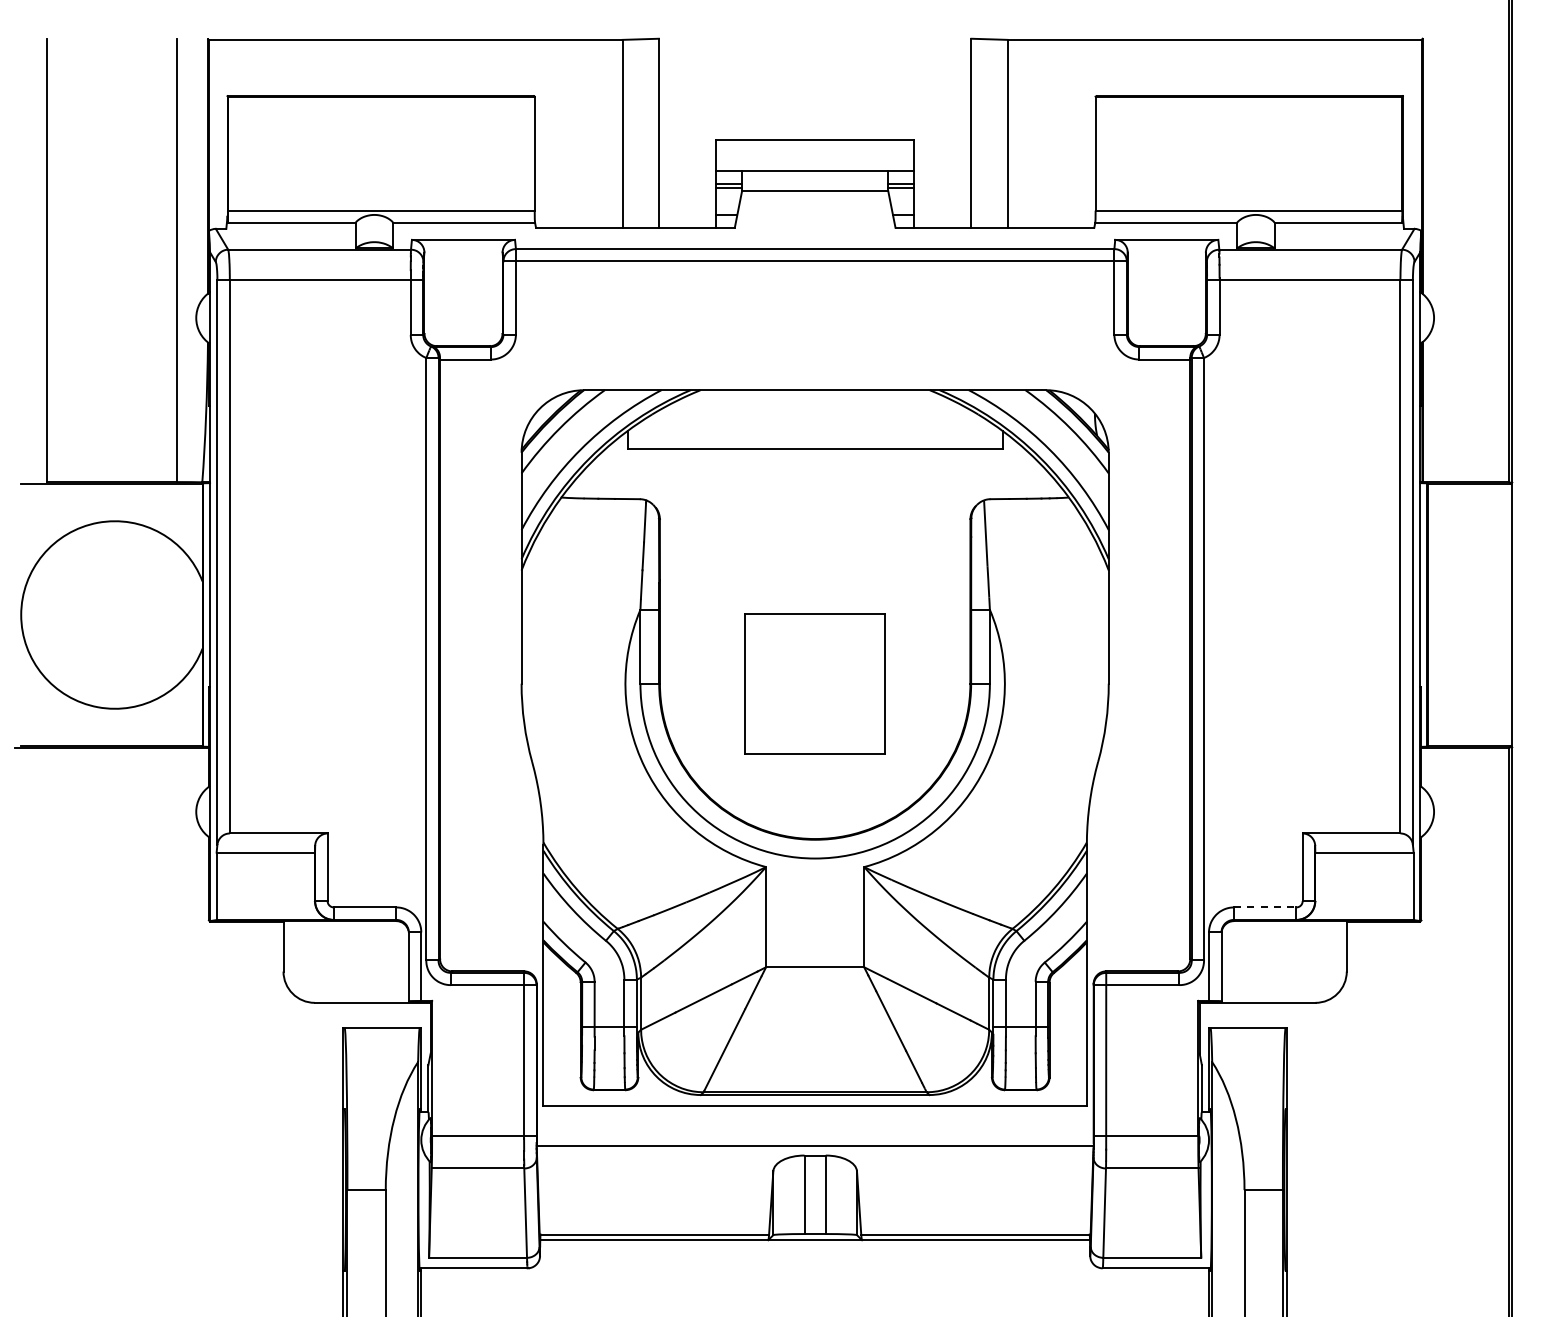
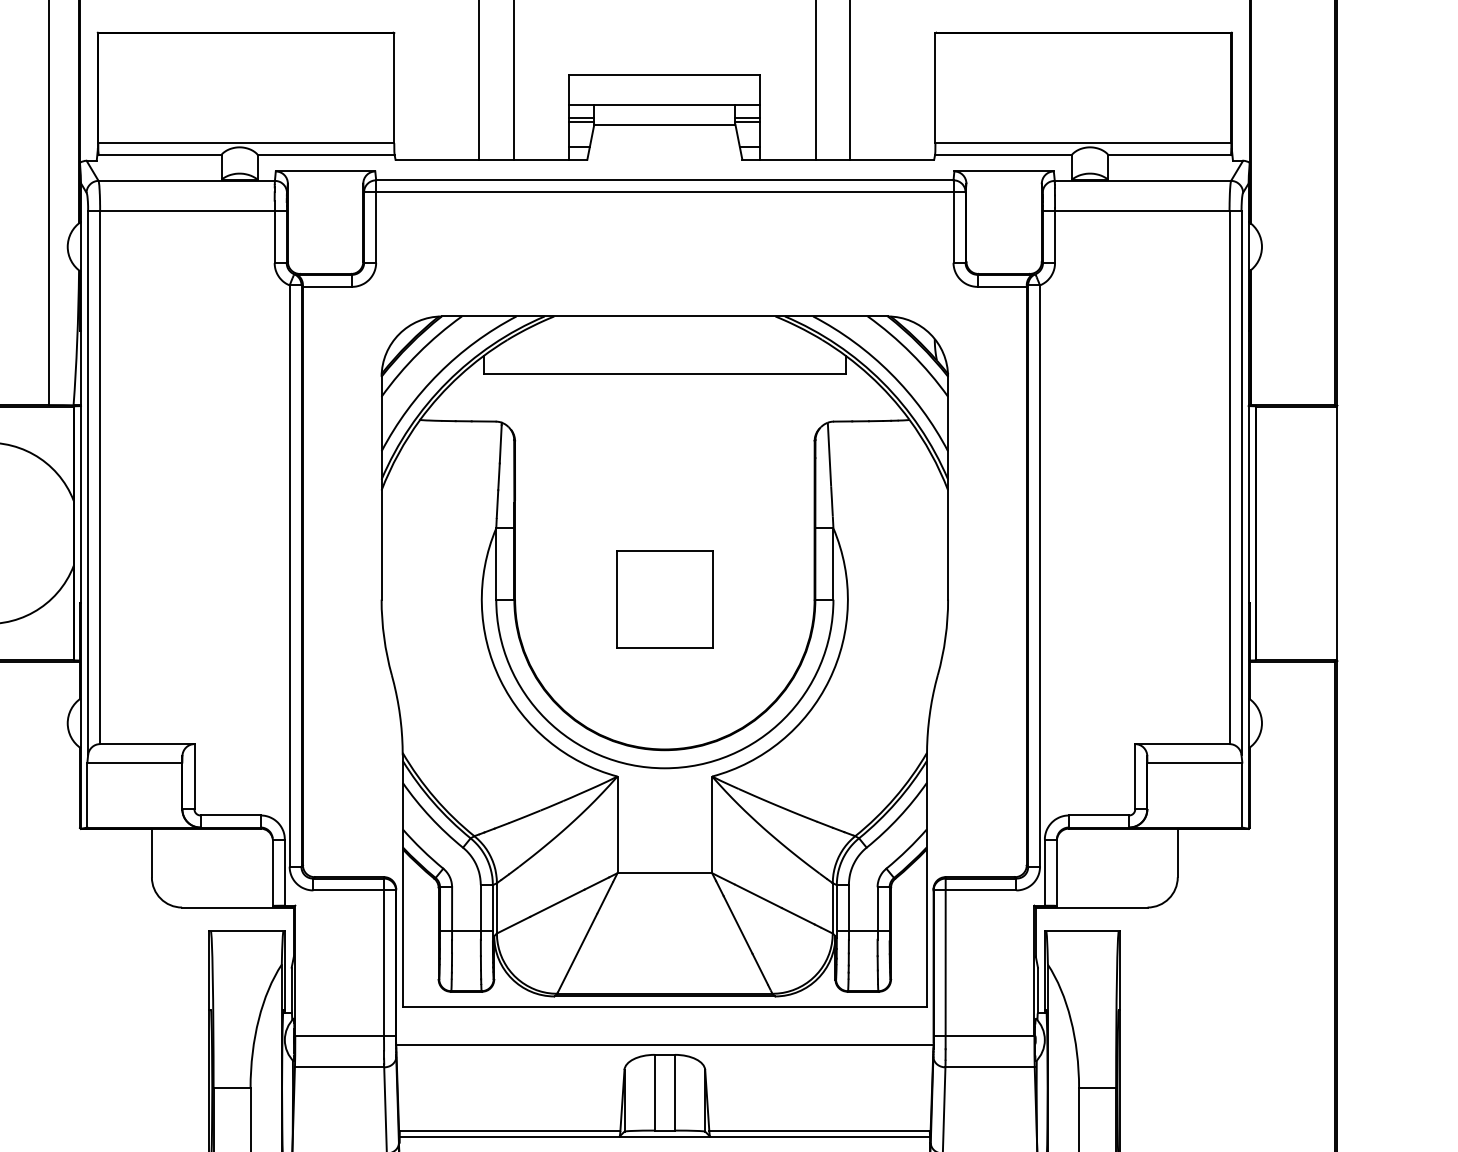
part: (814, 683) -> (664, 599), size x0.71
line: (1265, 907) -> (1099, 815), dashed -> solid

